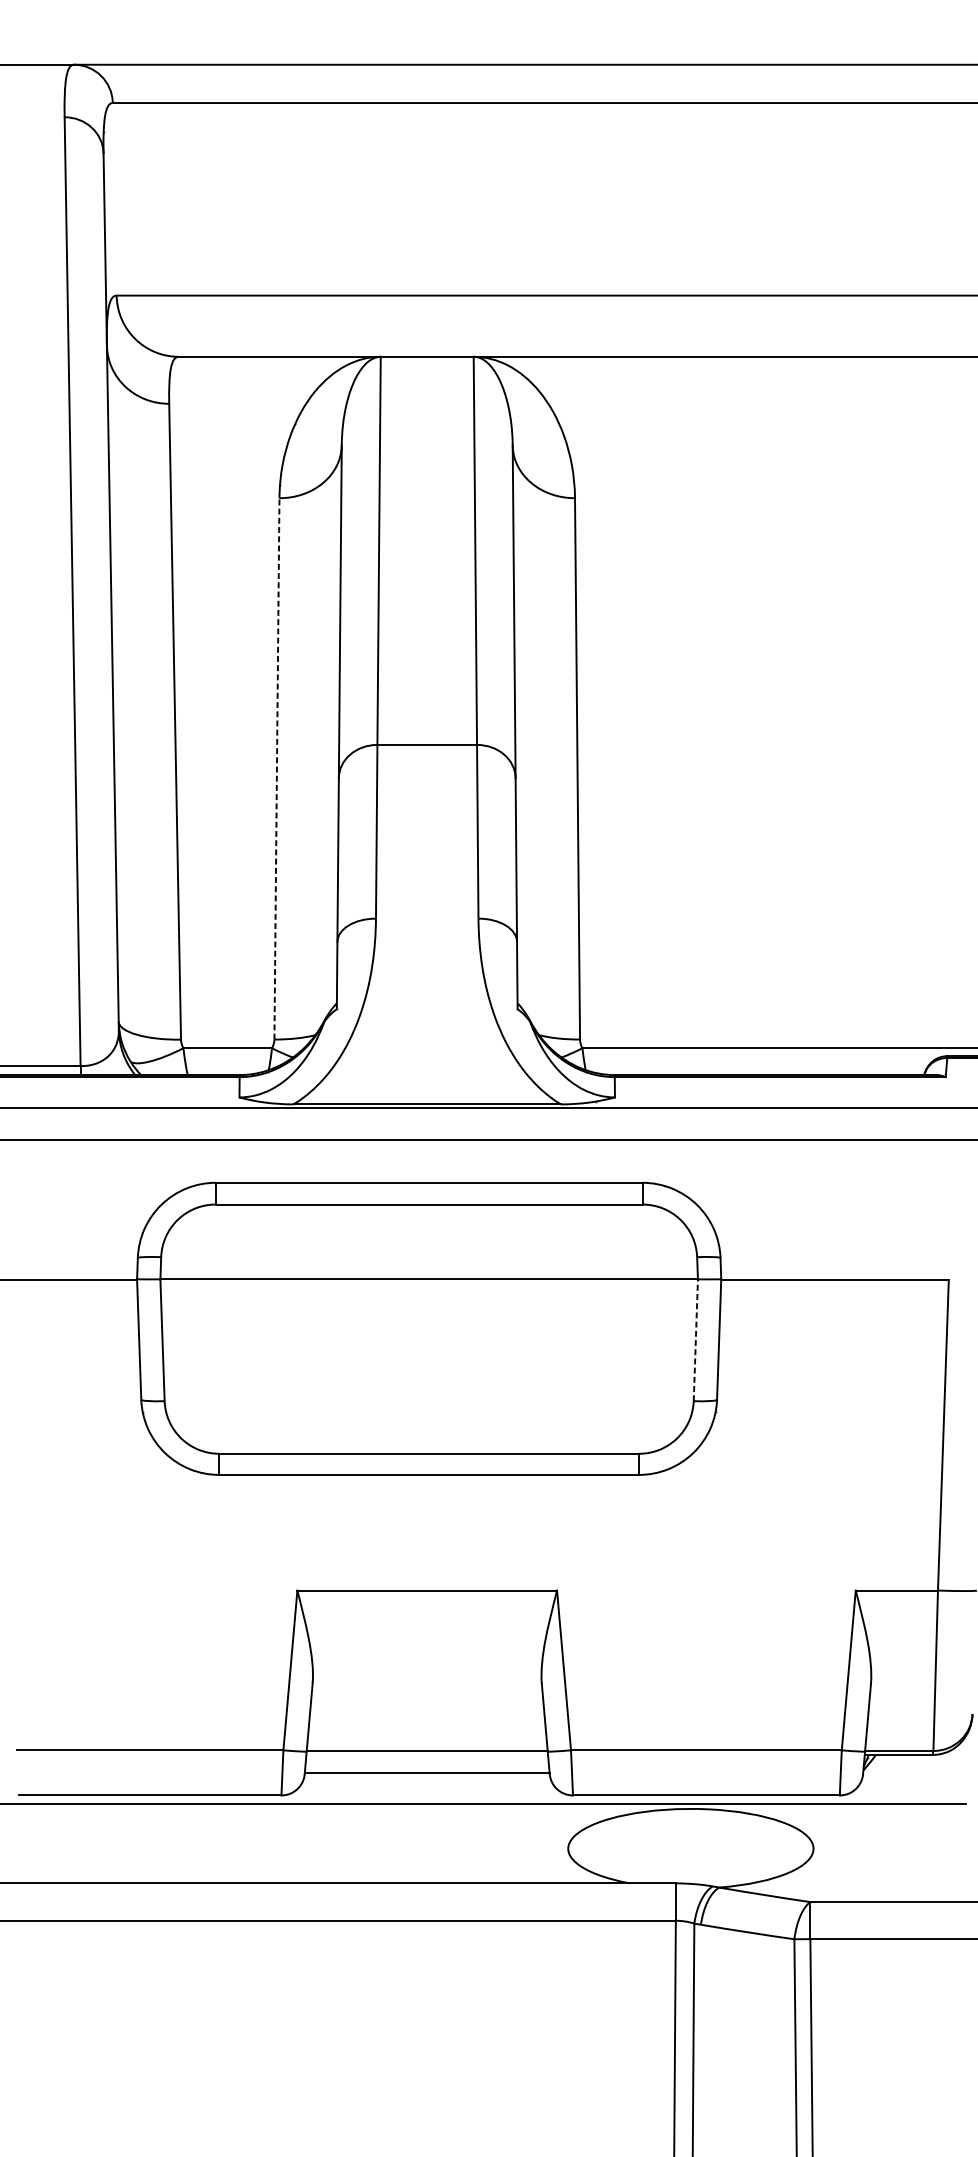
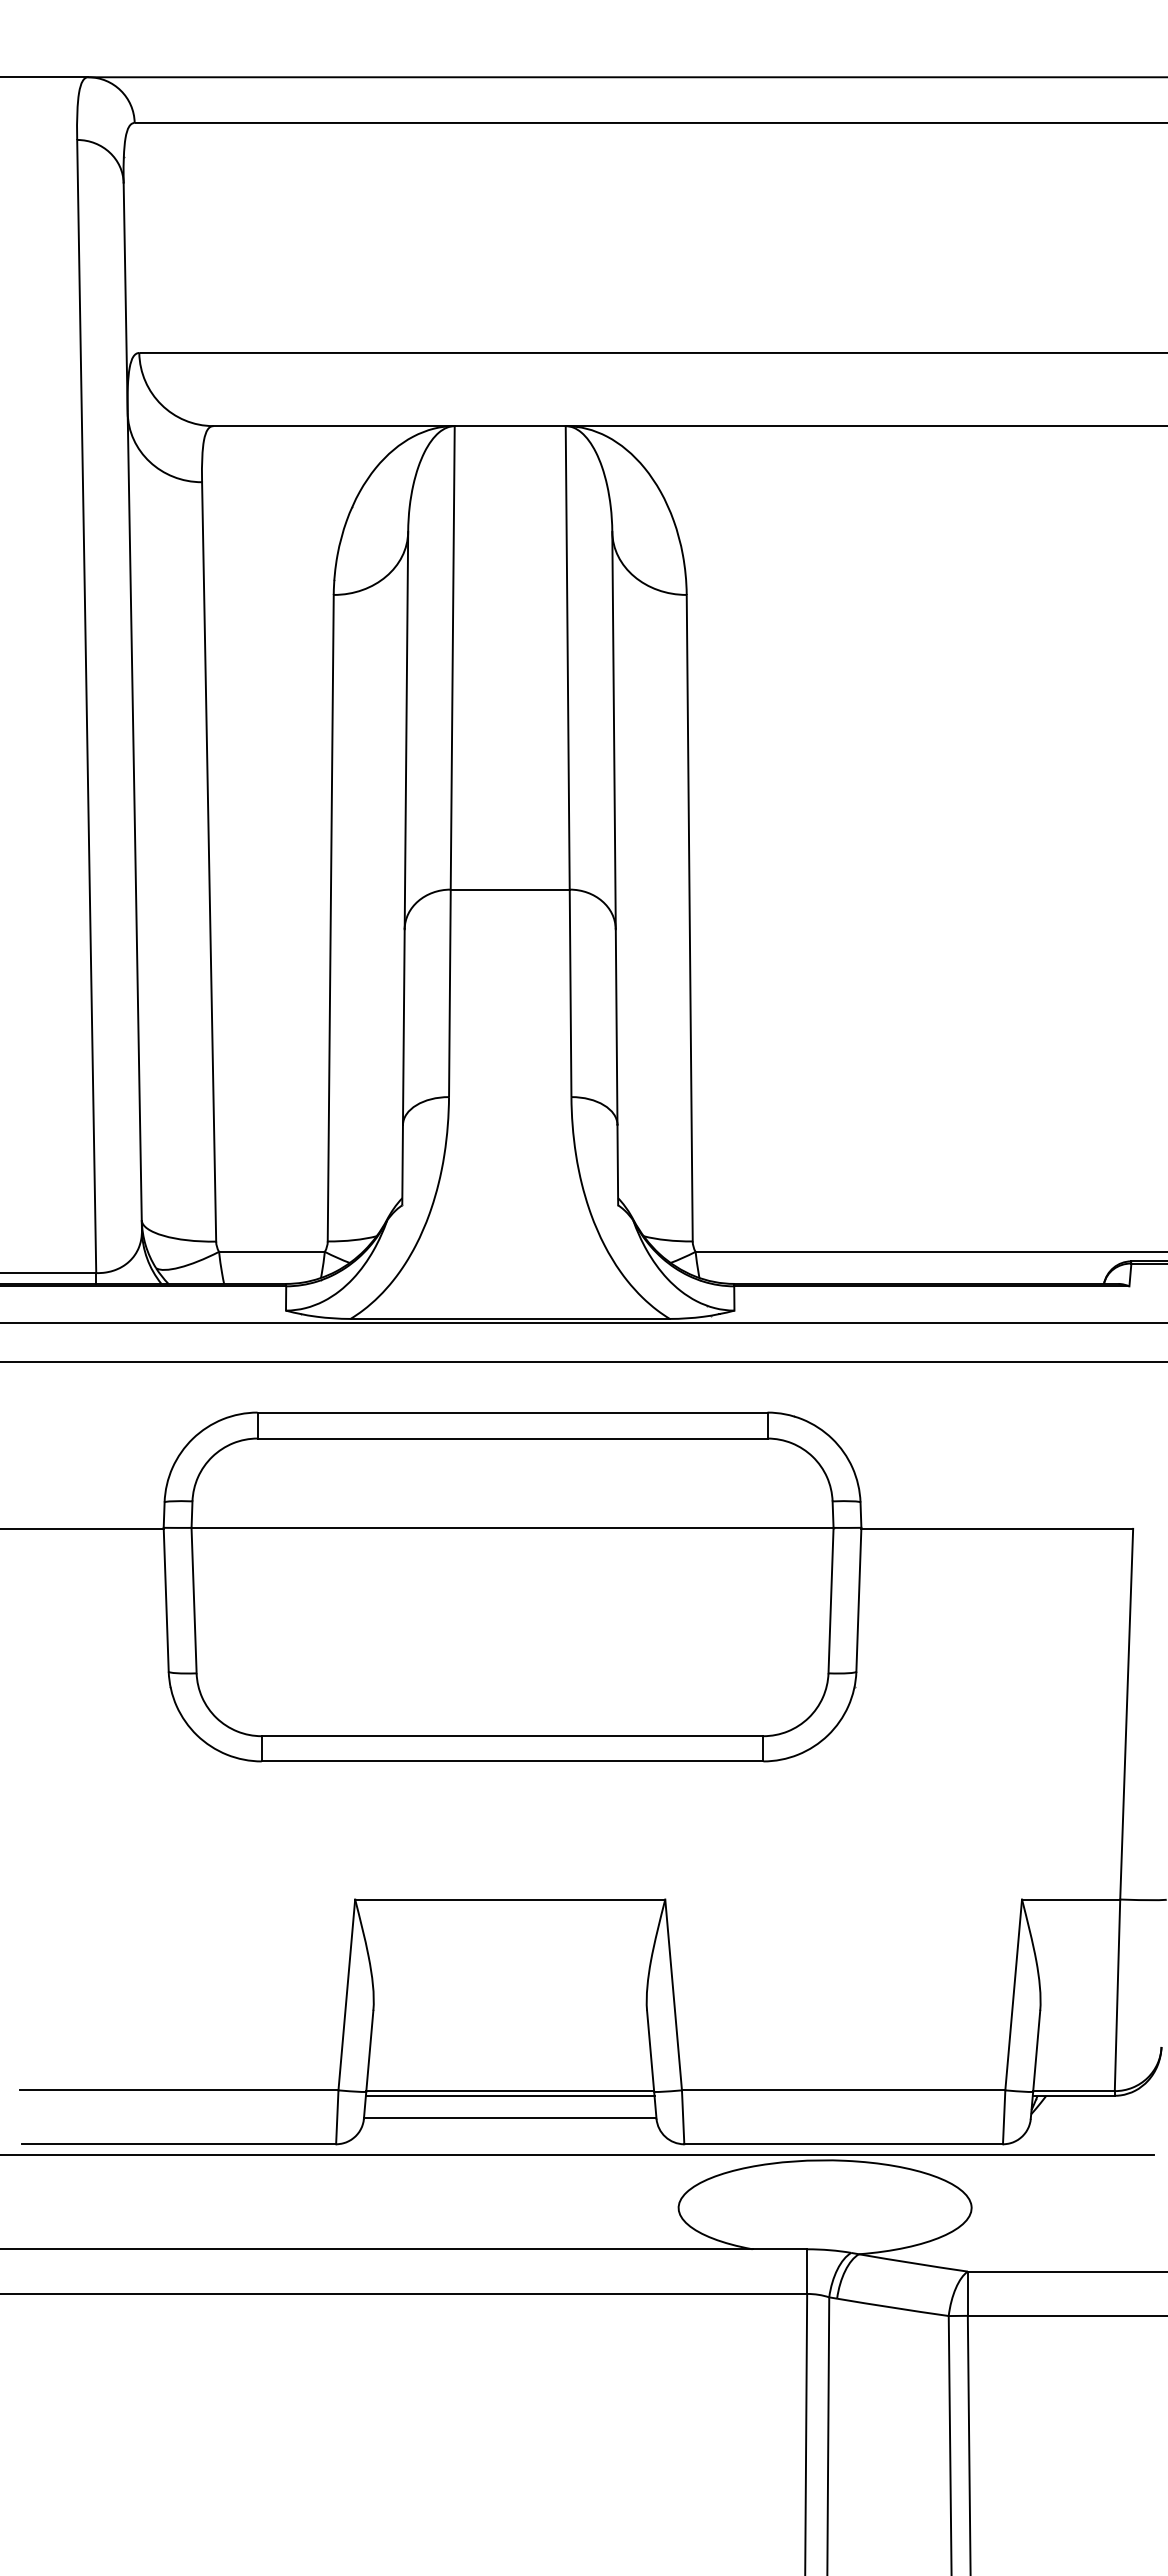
line: (276, 768) -> (330, 917), dashed -> solid
line: (696, 1340) -> (831, 1600), dashed -> solid
line: (426, 1754) -> (509, 2095), added

